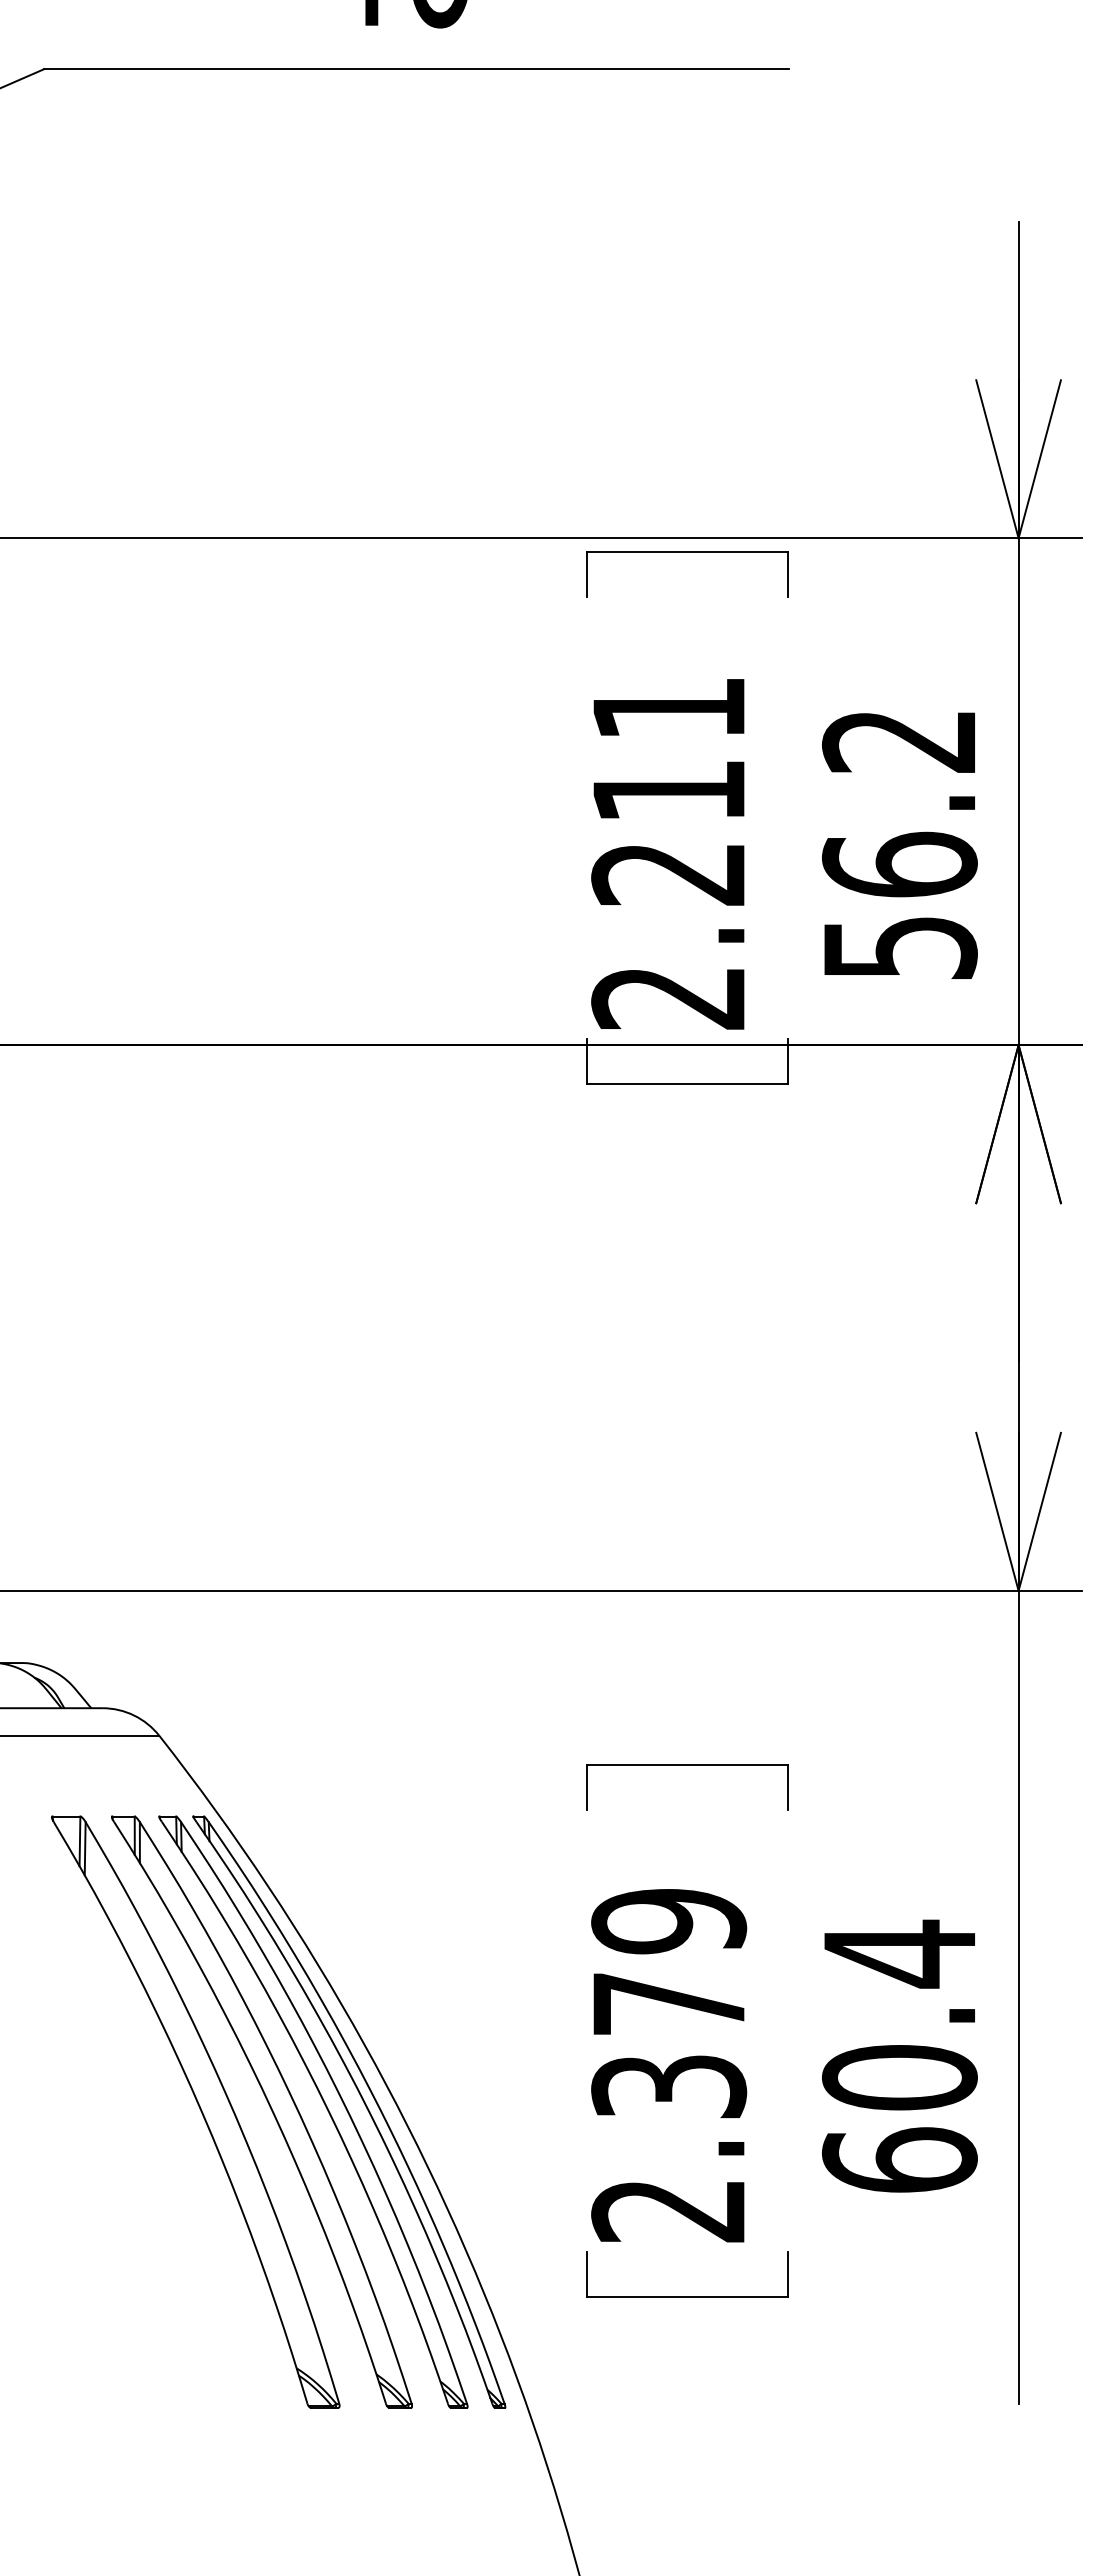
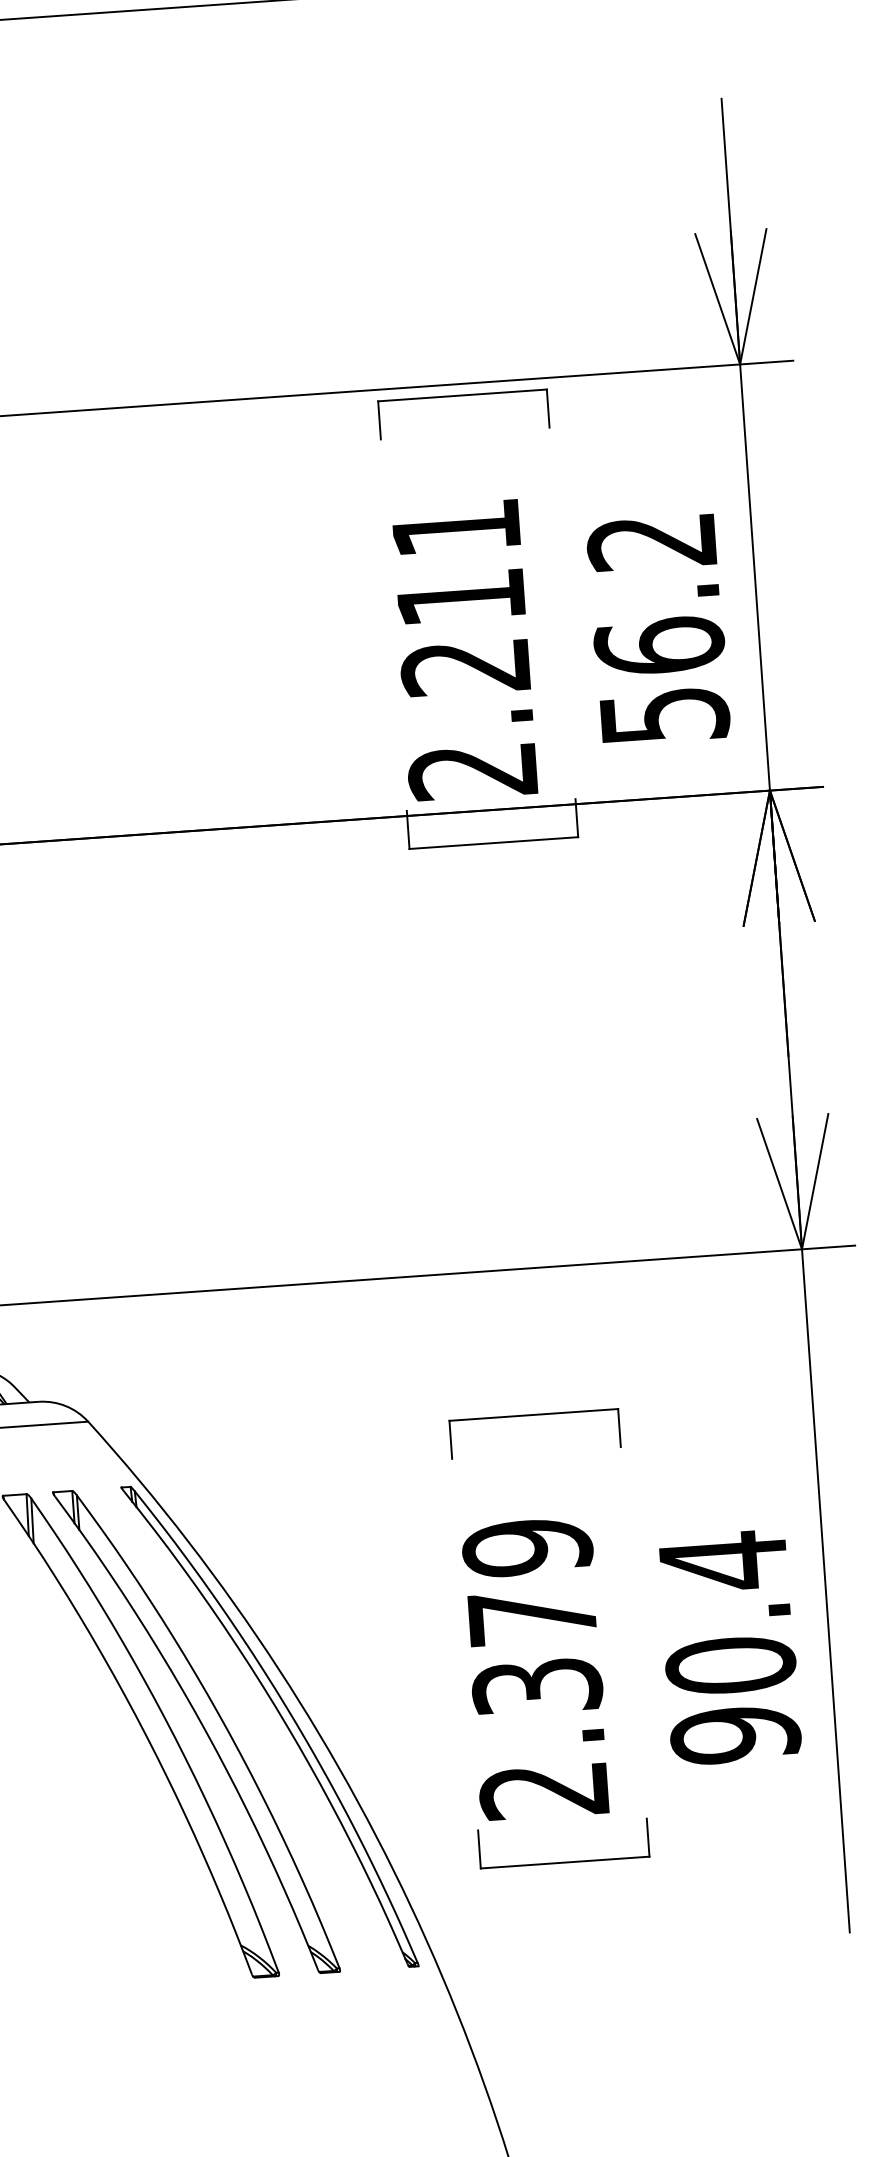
part: (324, 2105) -> (248, 1722), removed
text: (899, 2160) -> (735, 1735), 60.4 -> 90.4

